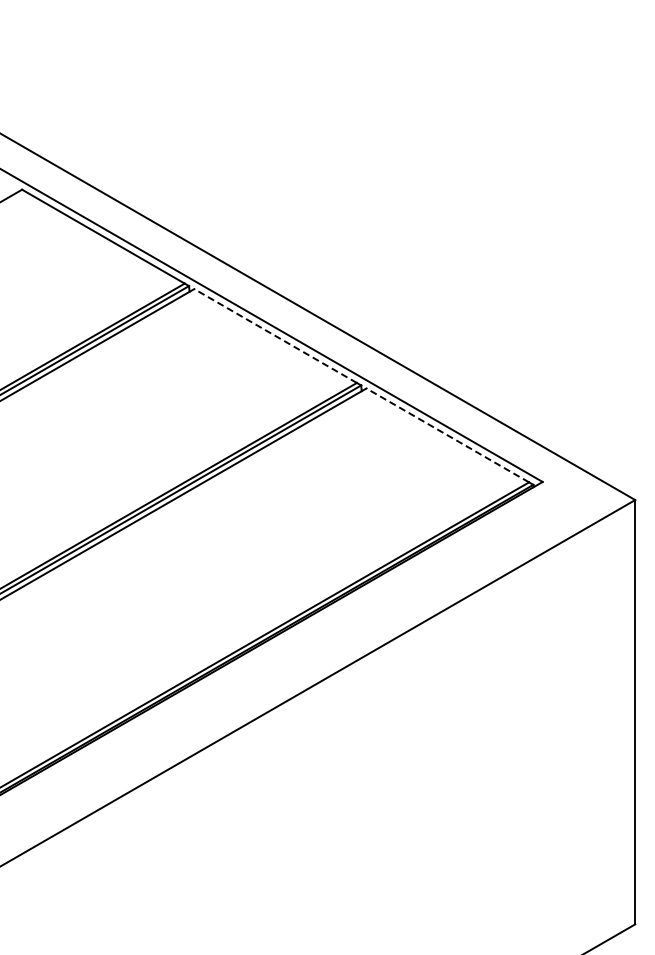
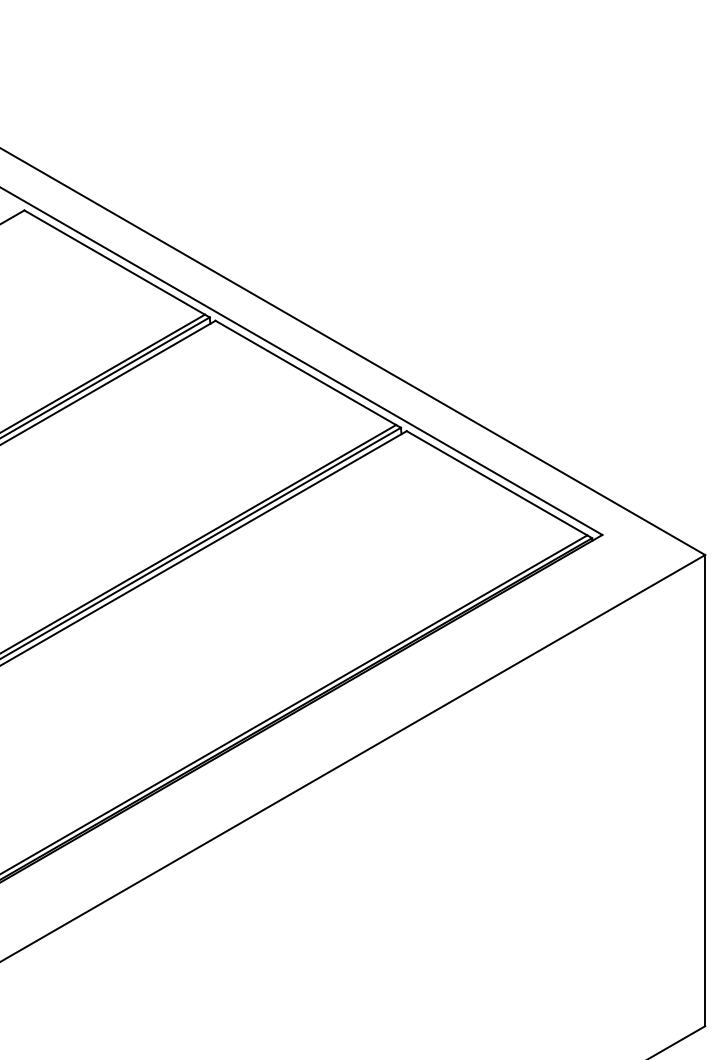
line: (275, 336) -> (305, 373), dashed -> solid
line: (447, 435) -> (496, 483), dashed -> solid

